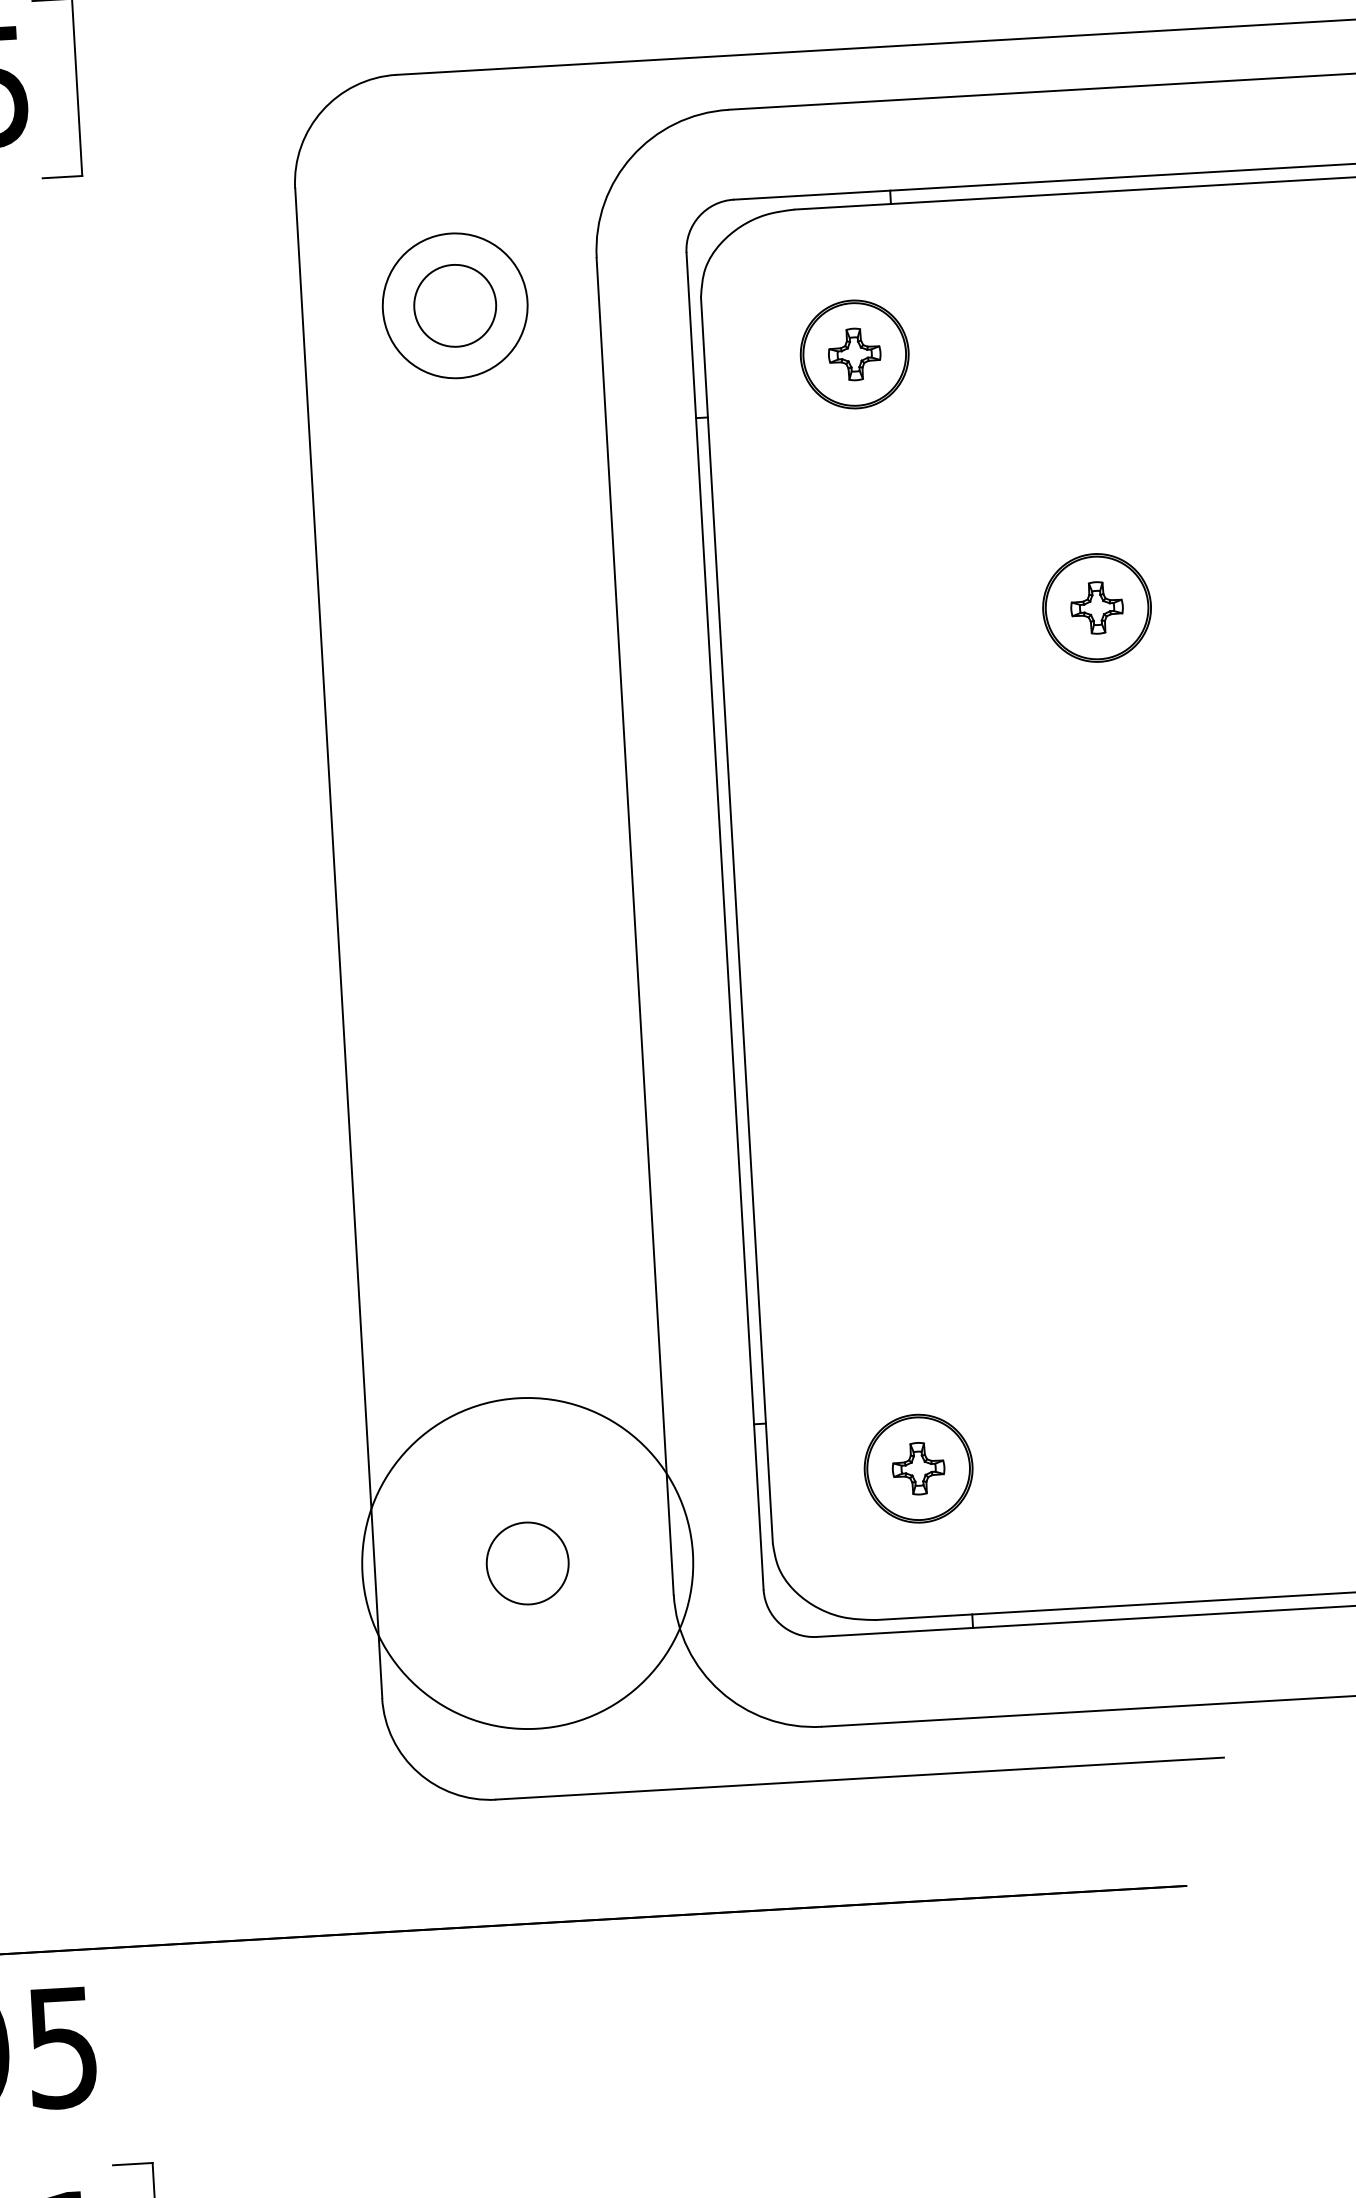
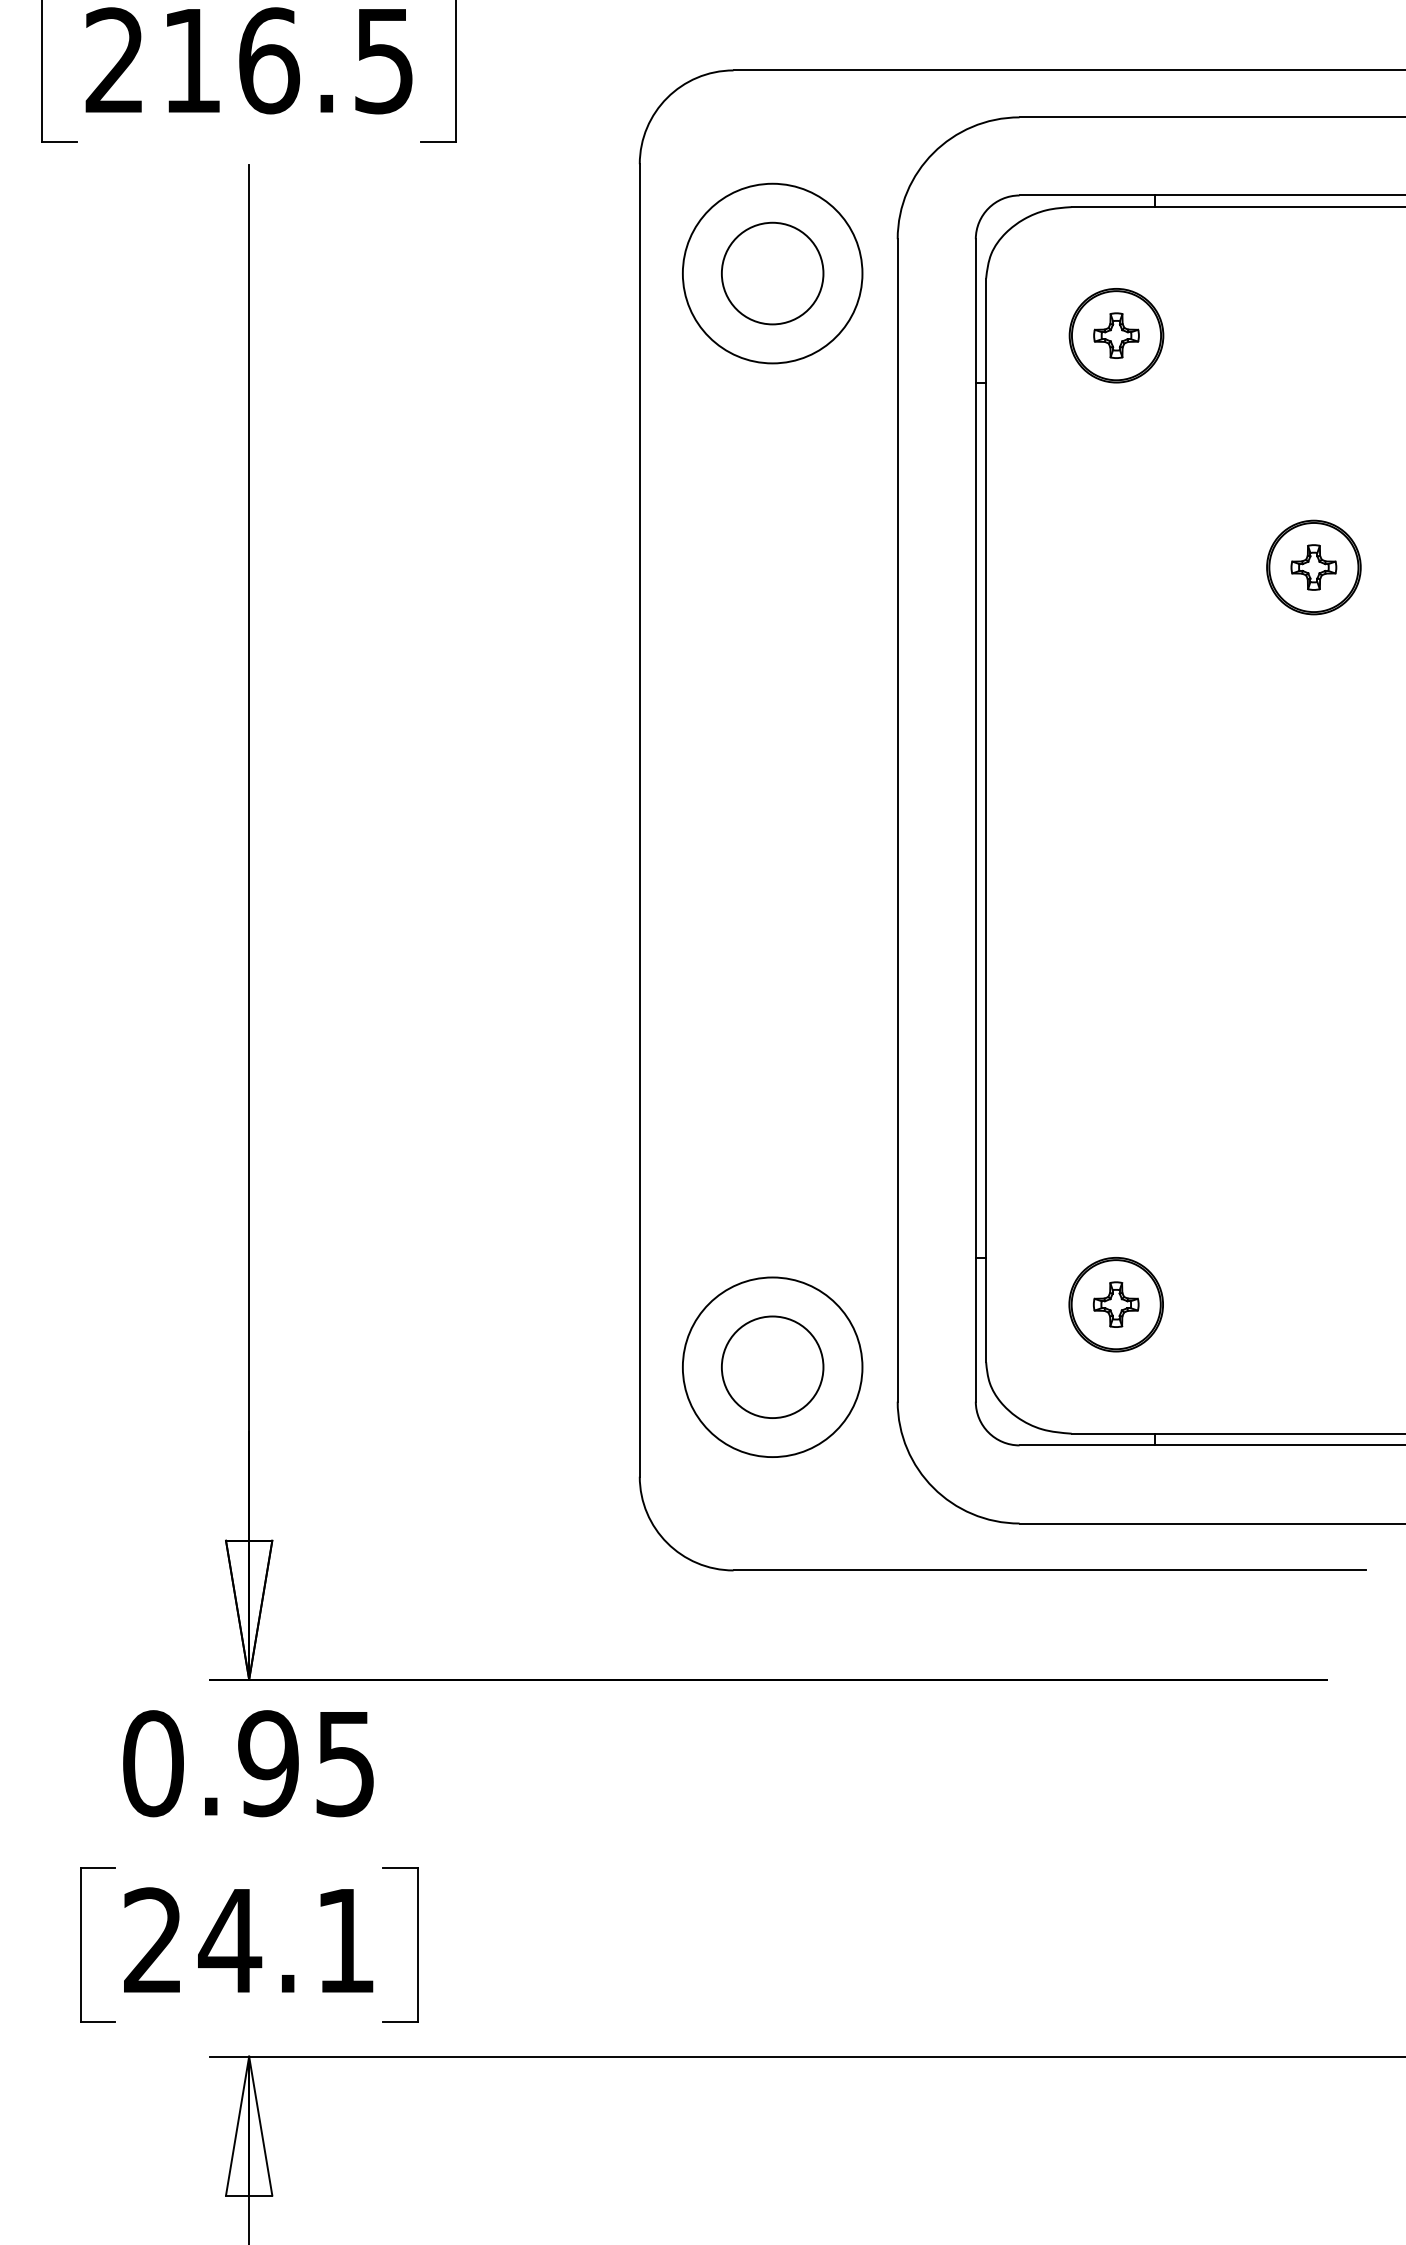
circle: (455, 305) -> (772, 273), size x1.43
circle: (455, 305) -> (772, 273), size x1.43
circle: (527, 1563) -> (772, 1367), size x0.62
circle: (527, 1563) -> (772, 1367), size x1.43

